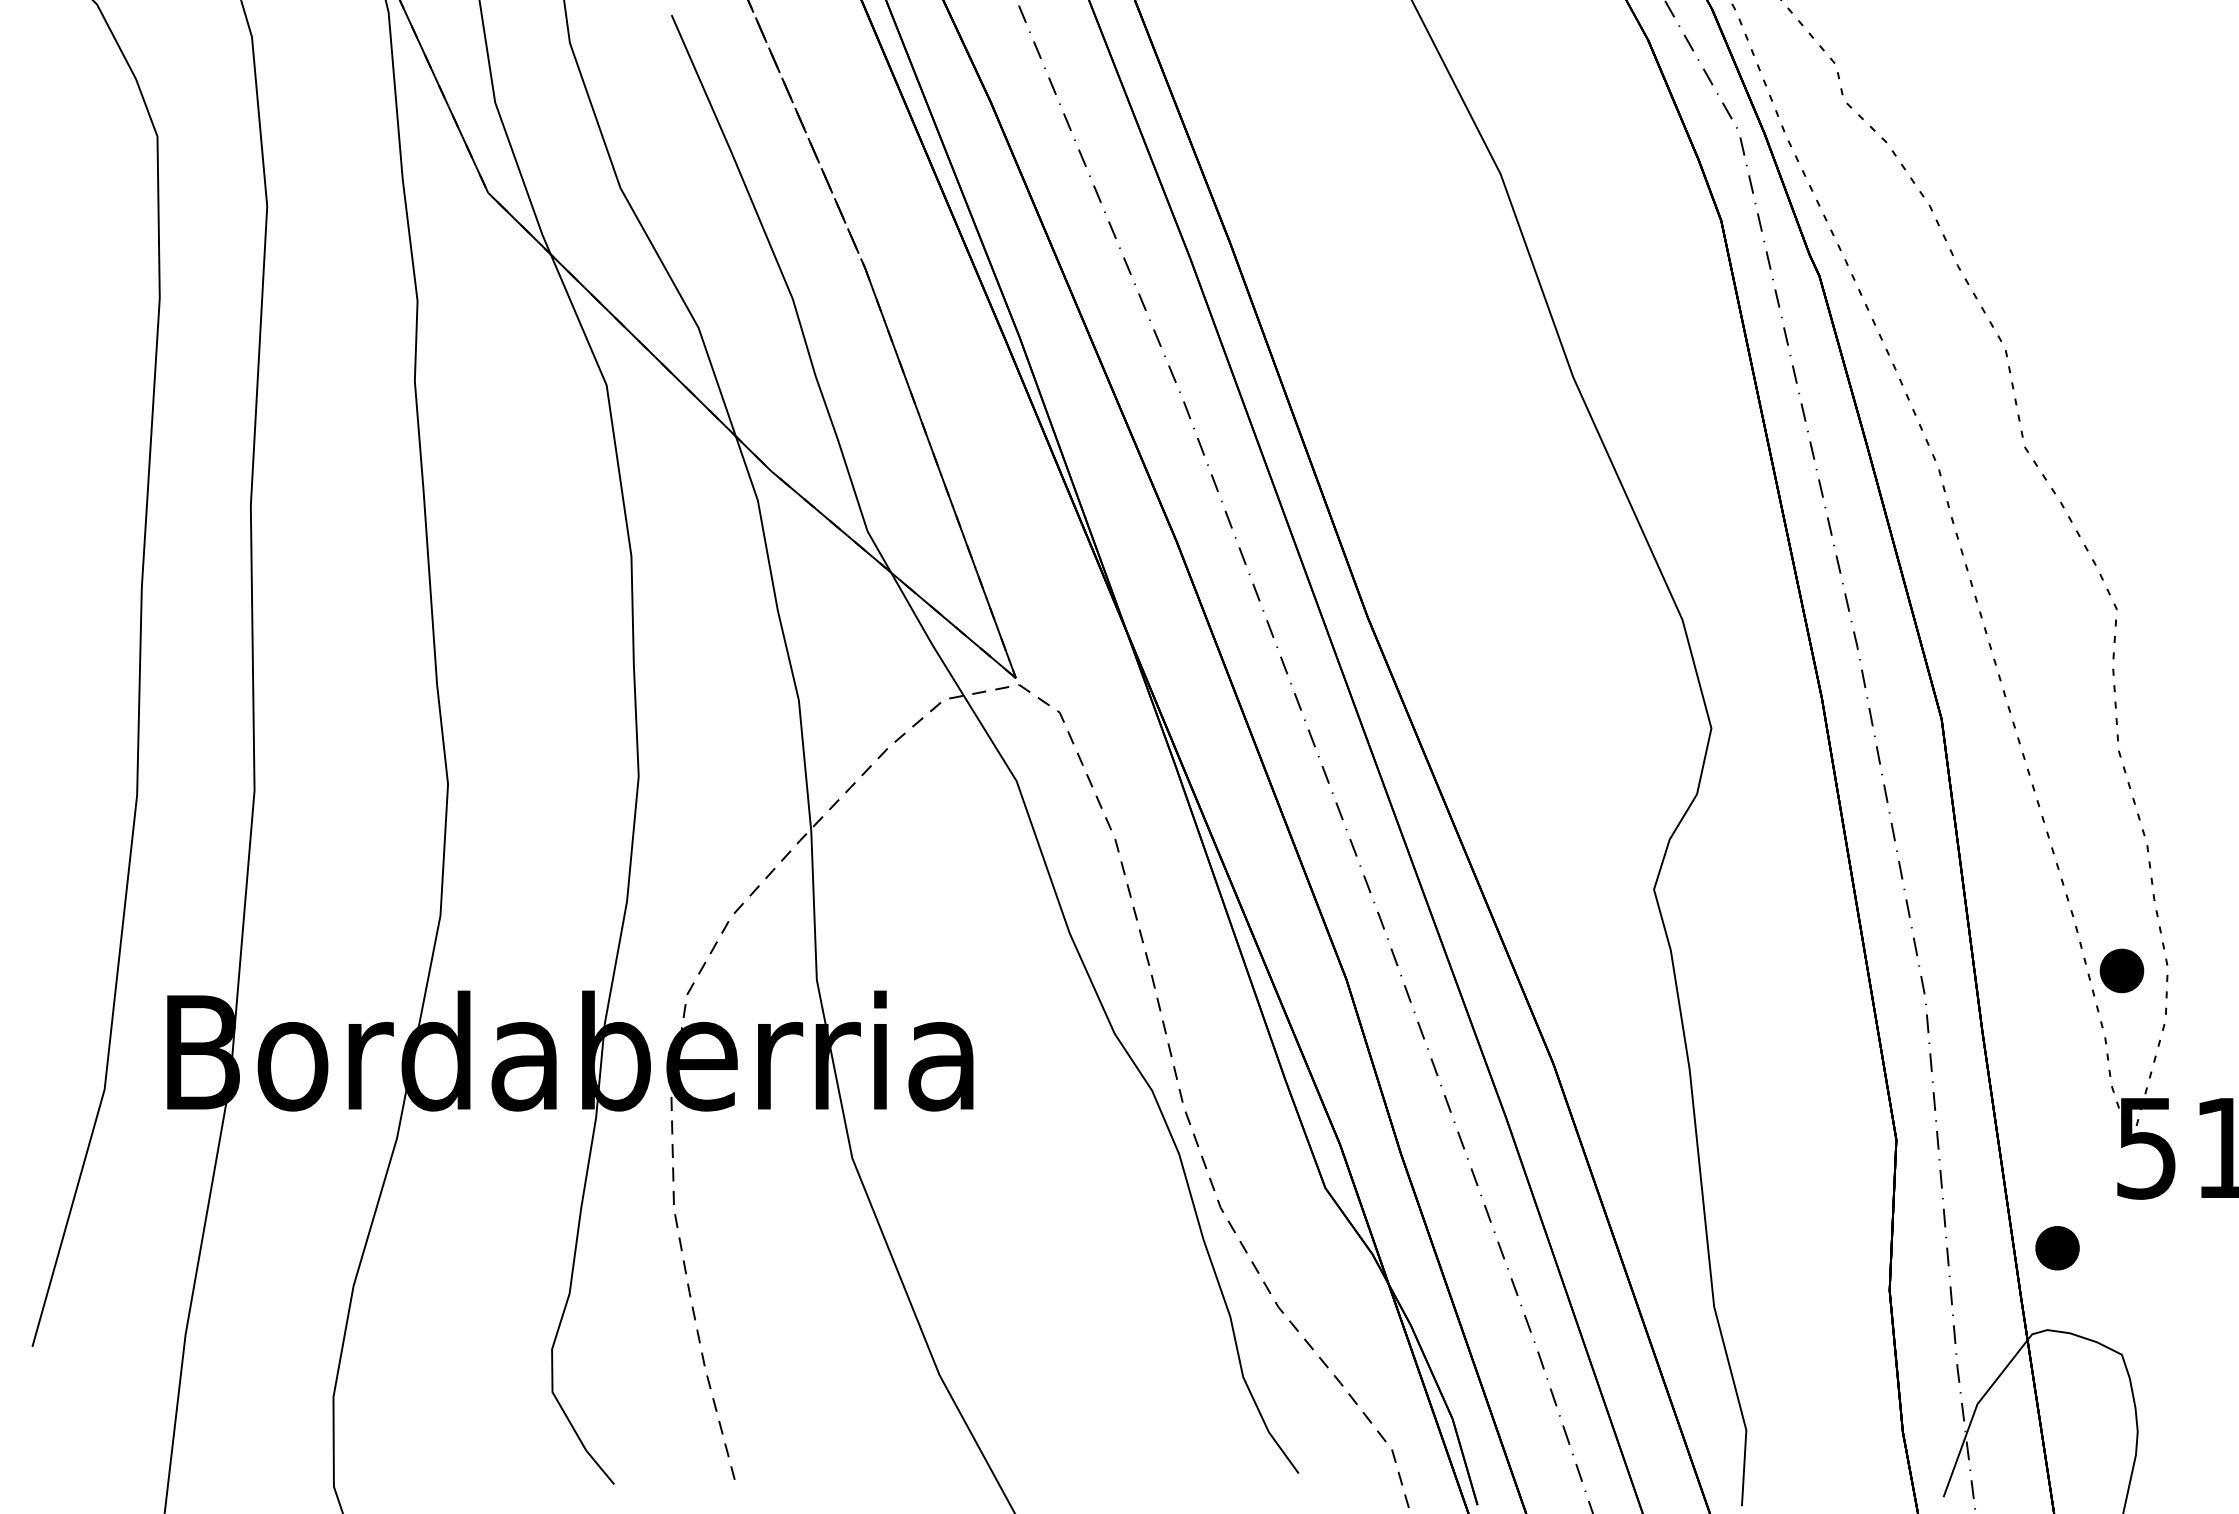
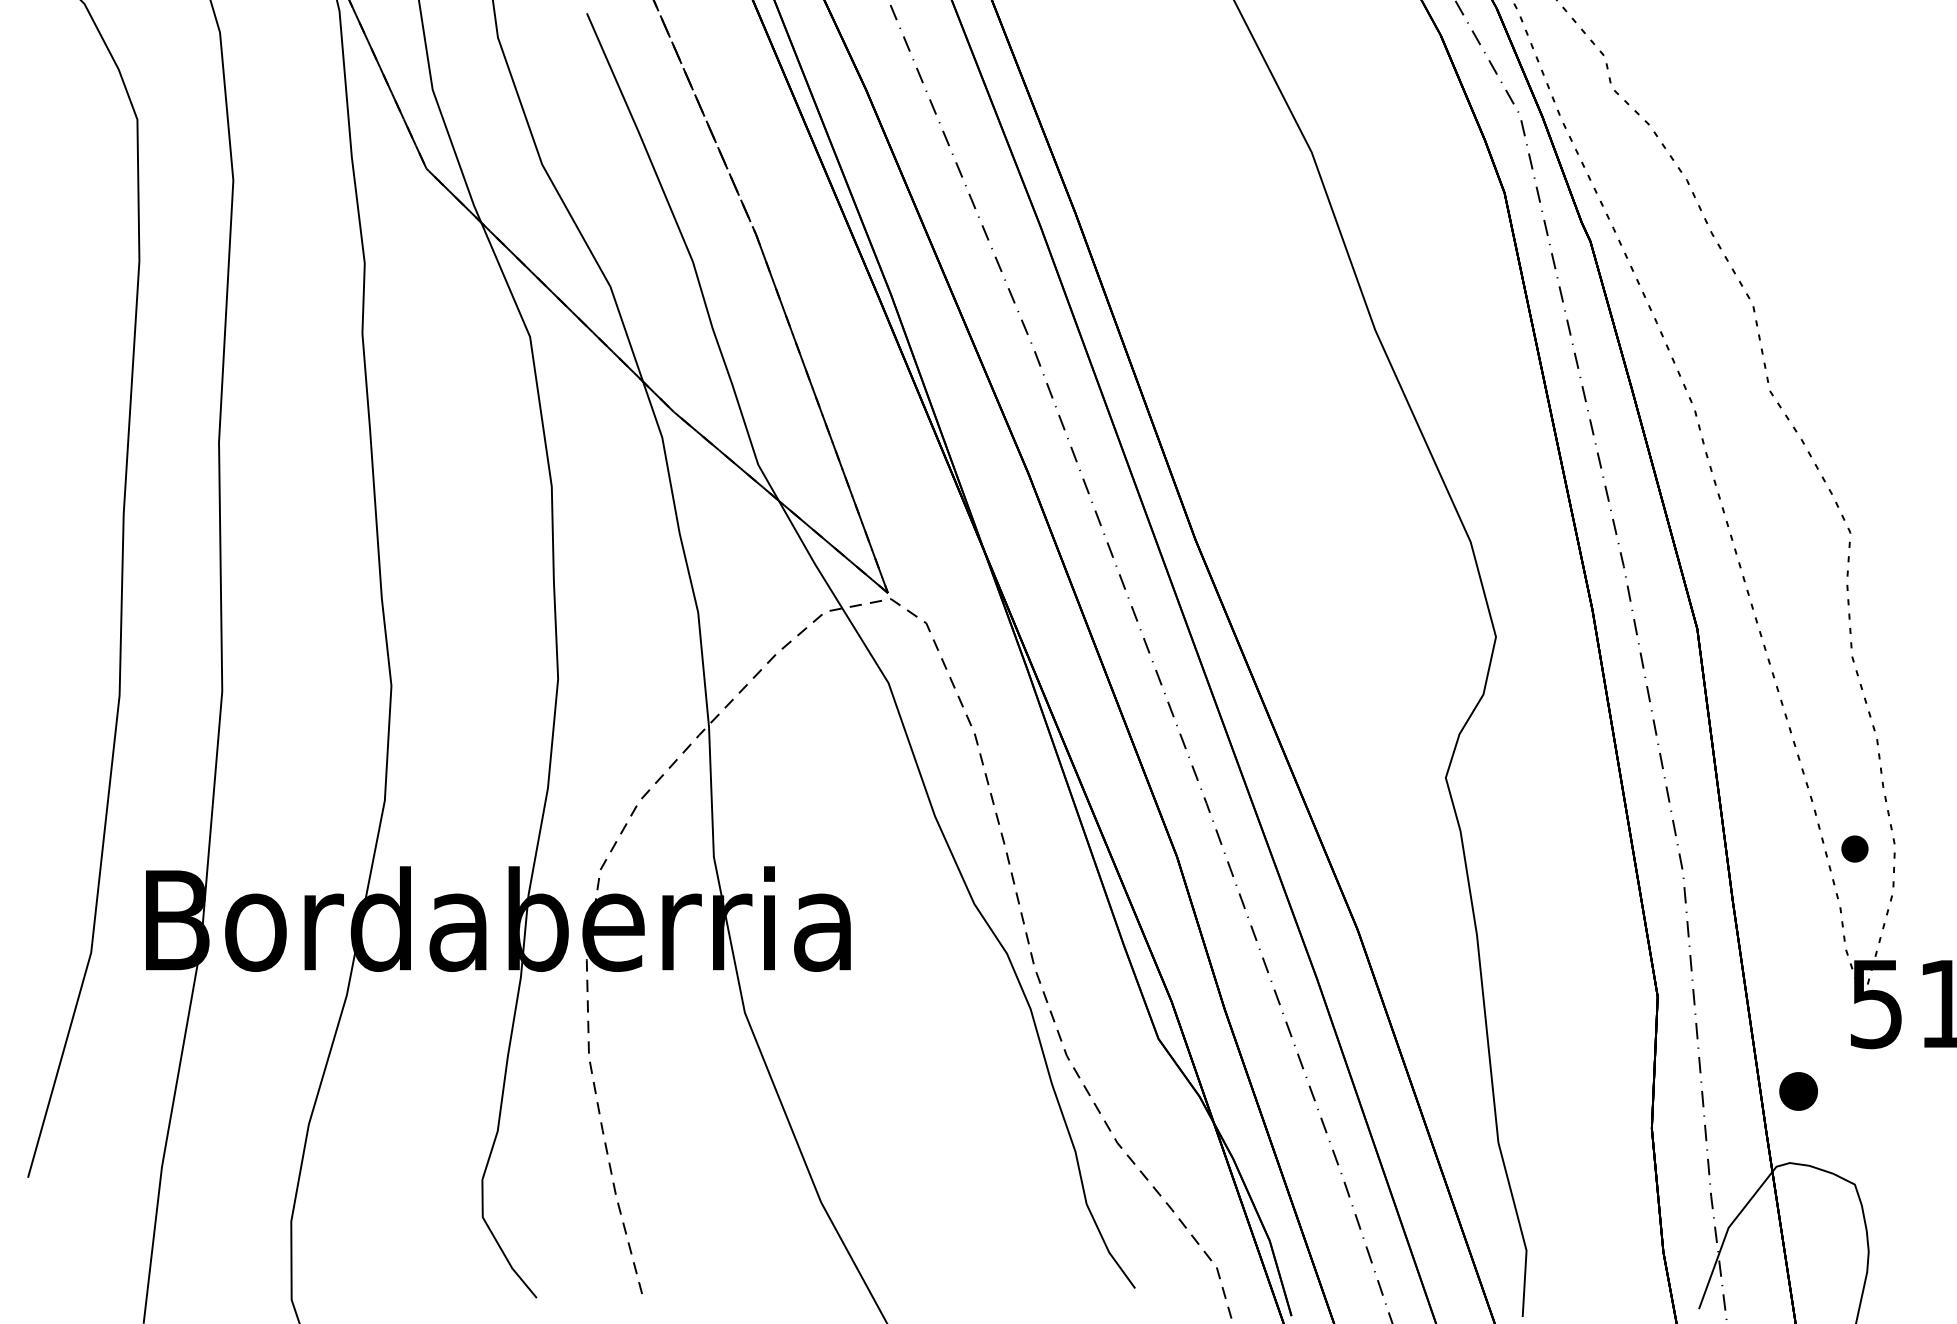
part: (2121, 970) -> (1854, 848), size x0.7

